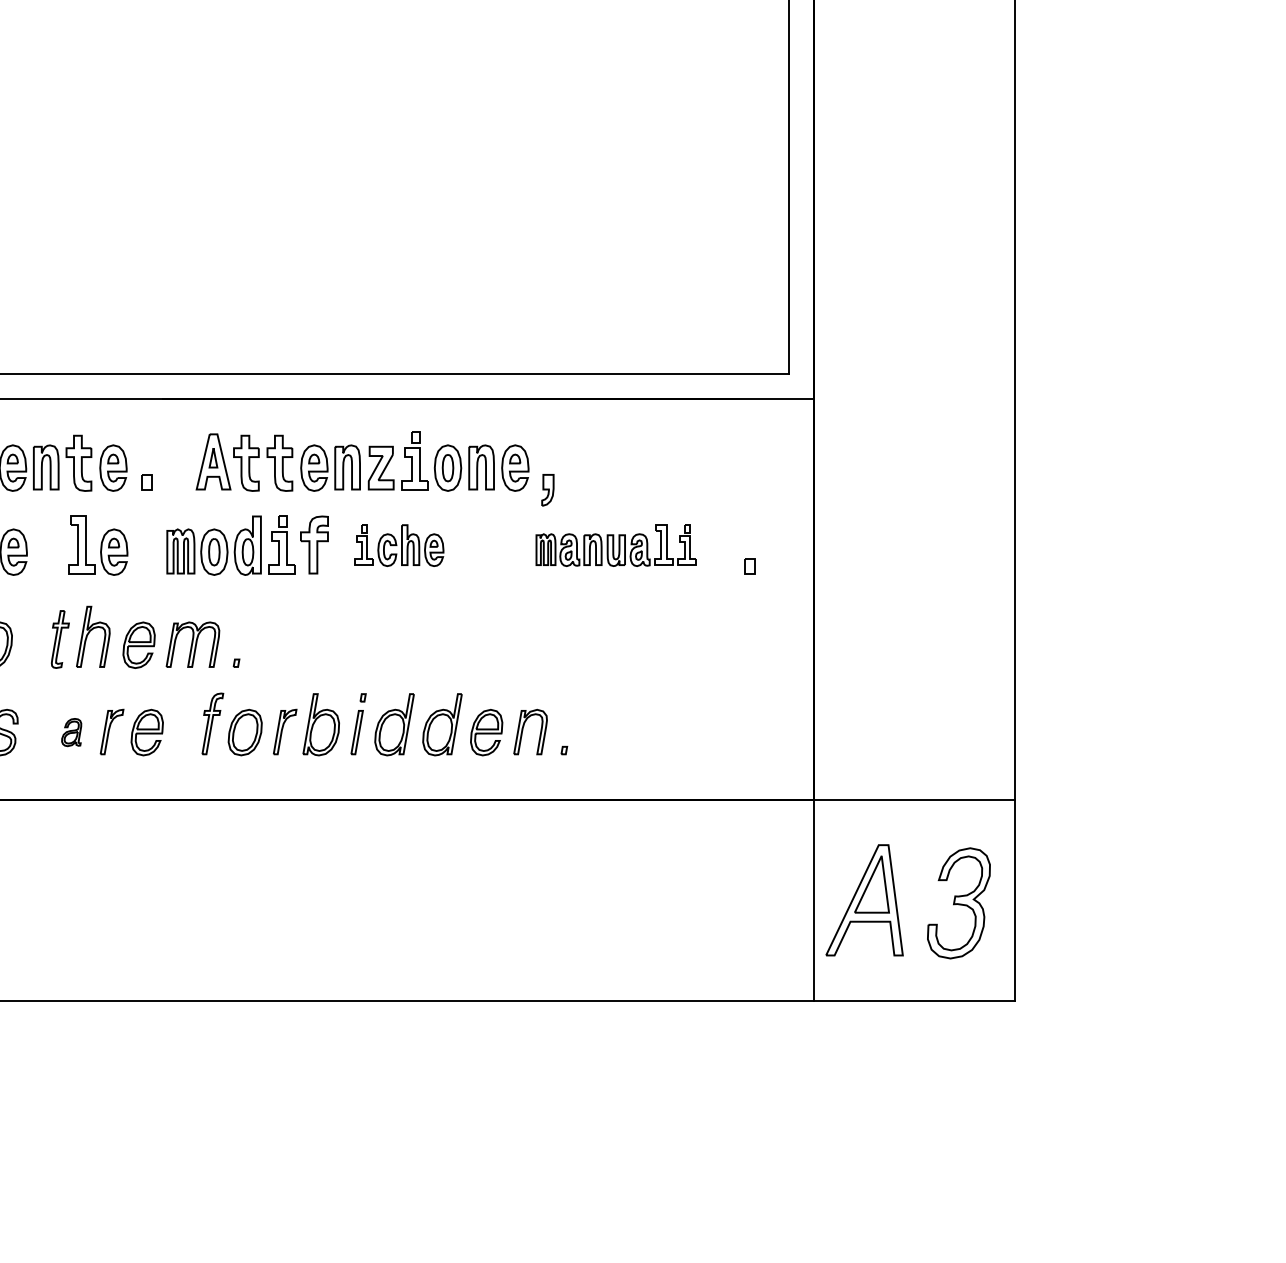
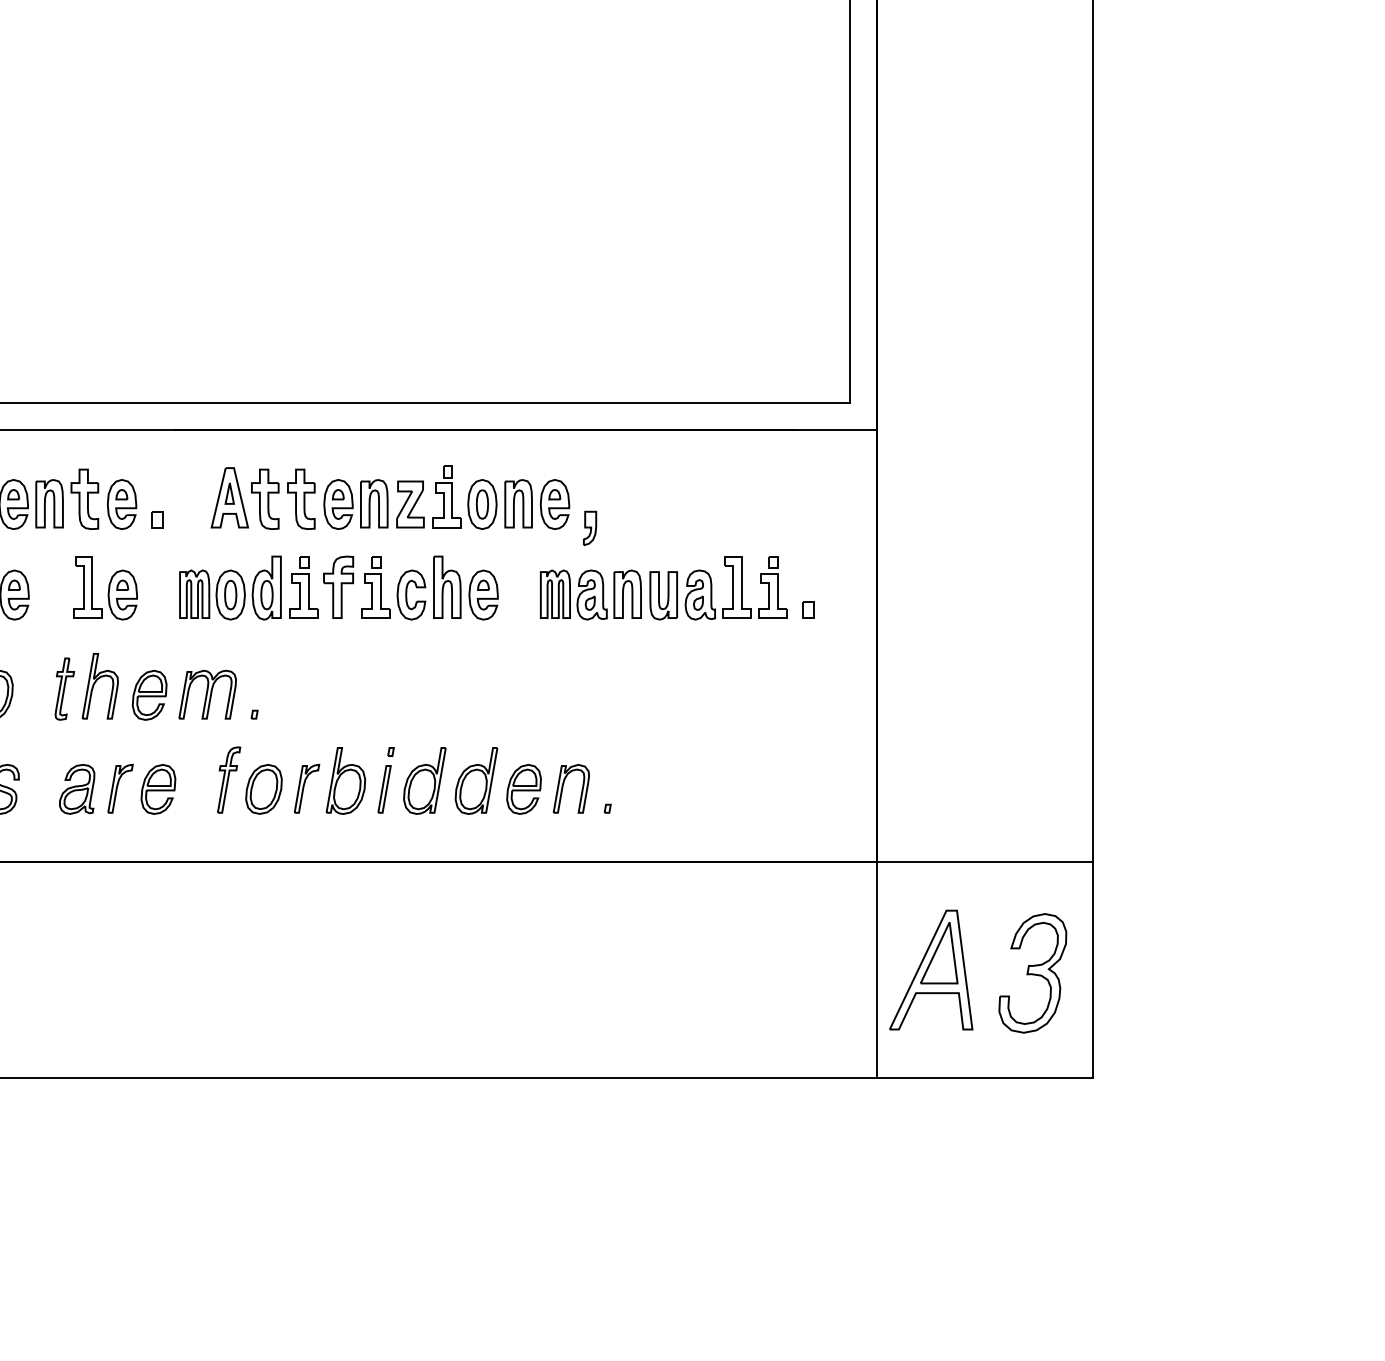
part: (399, 545) -> (430, 587), size x1.43
part: (616, 545) -> (663, 587), size x1.43
part: (71, 732) -> (76, 789), size x1.67

